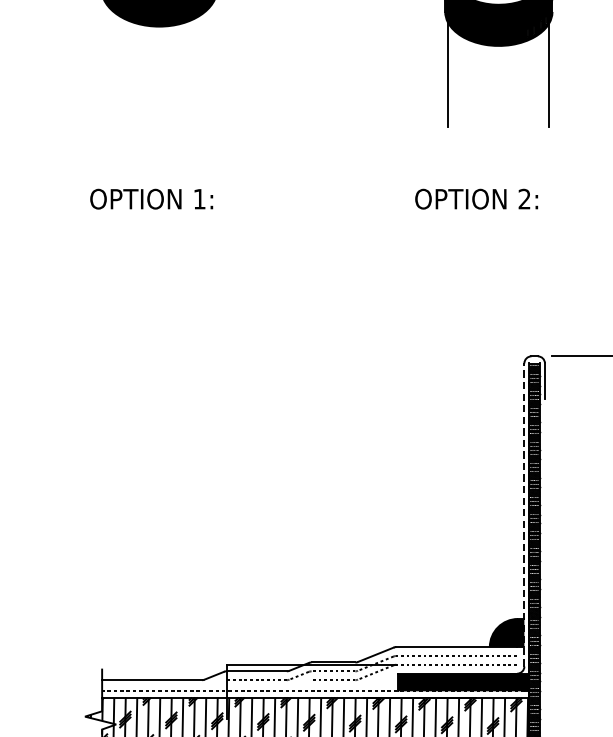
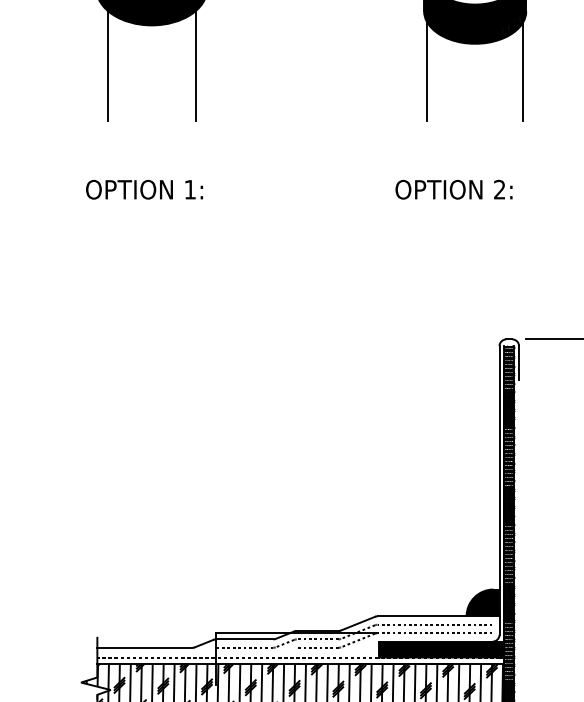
line: (113, 68) -> (108, 65), added
line: (205, 68) -> (195, 65), added
line: (524, 514) -> (499, 490), dashed -> solid

